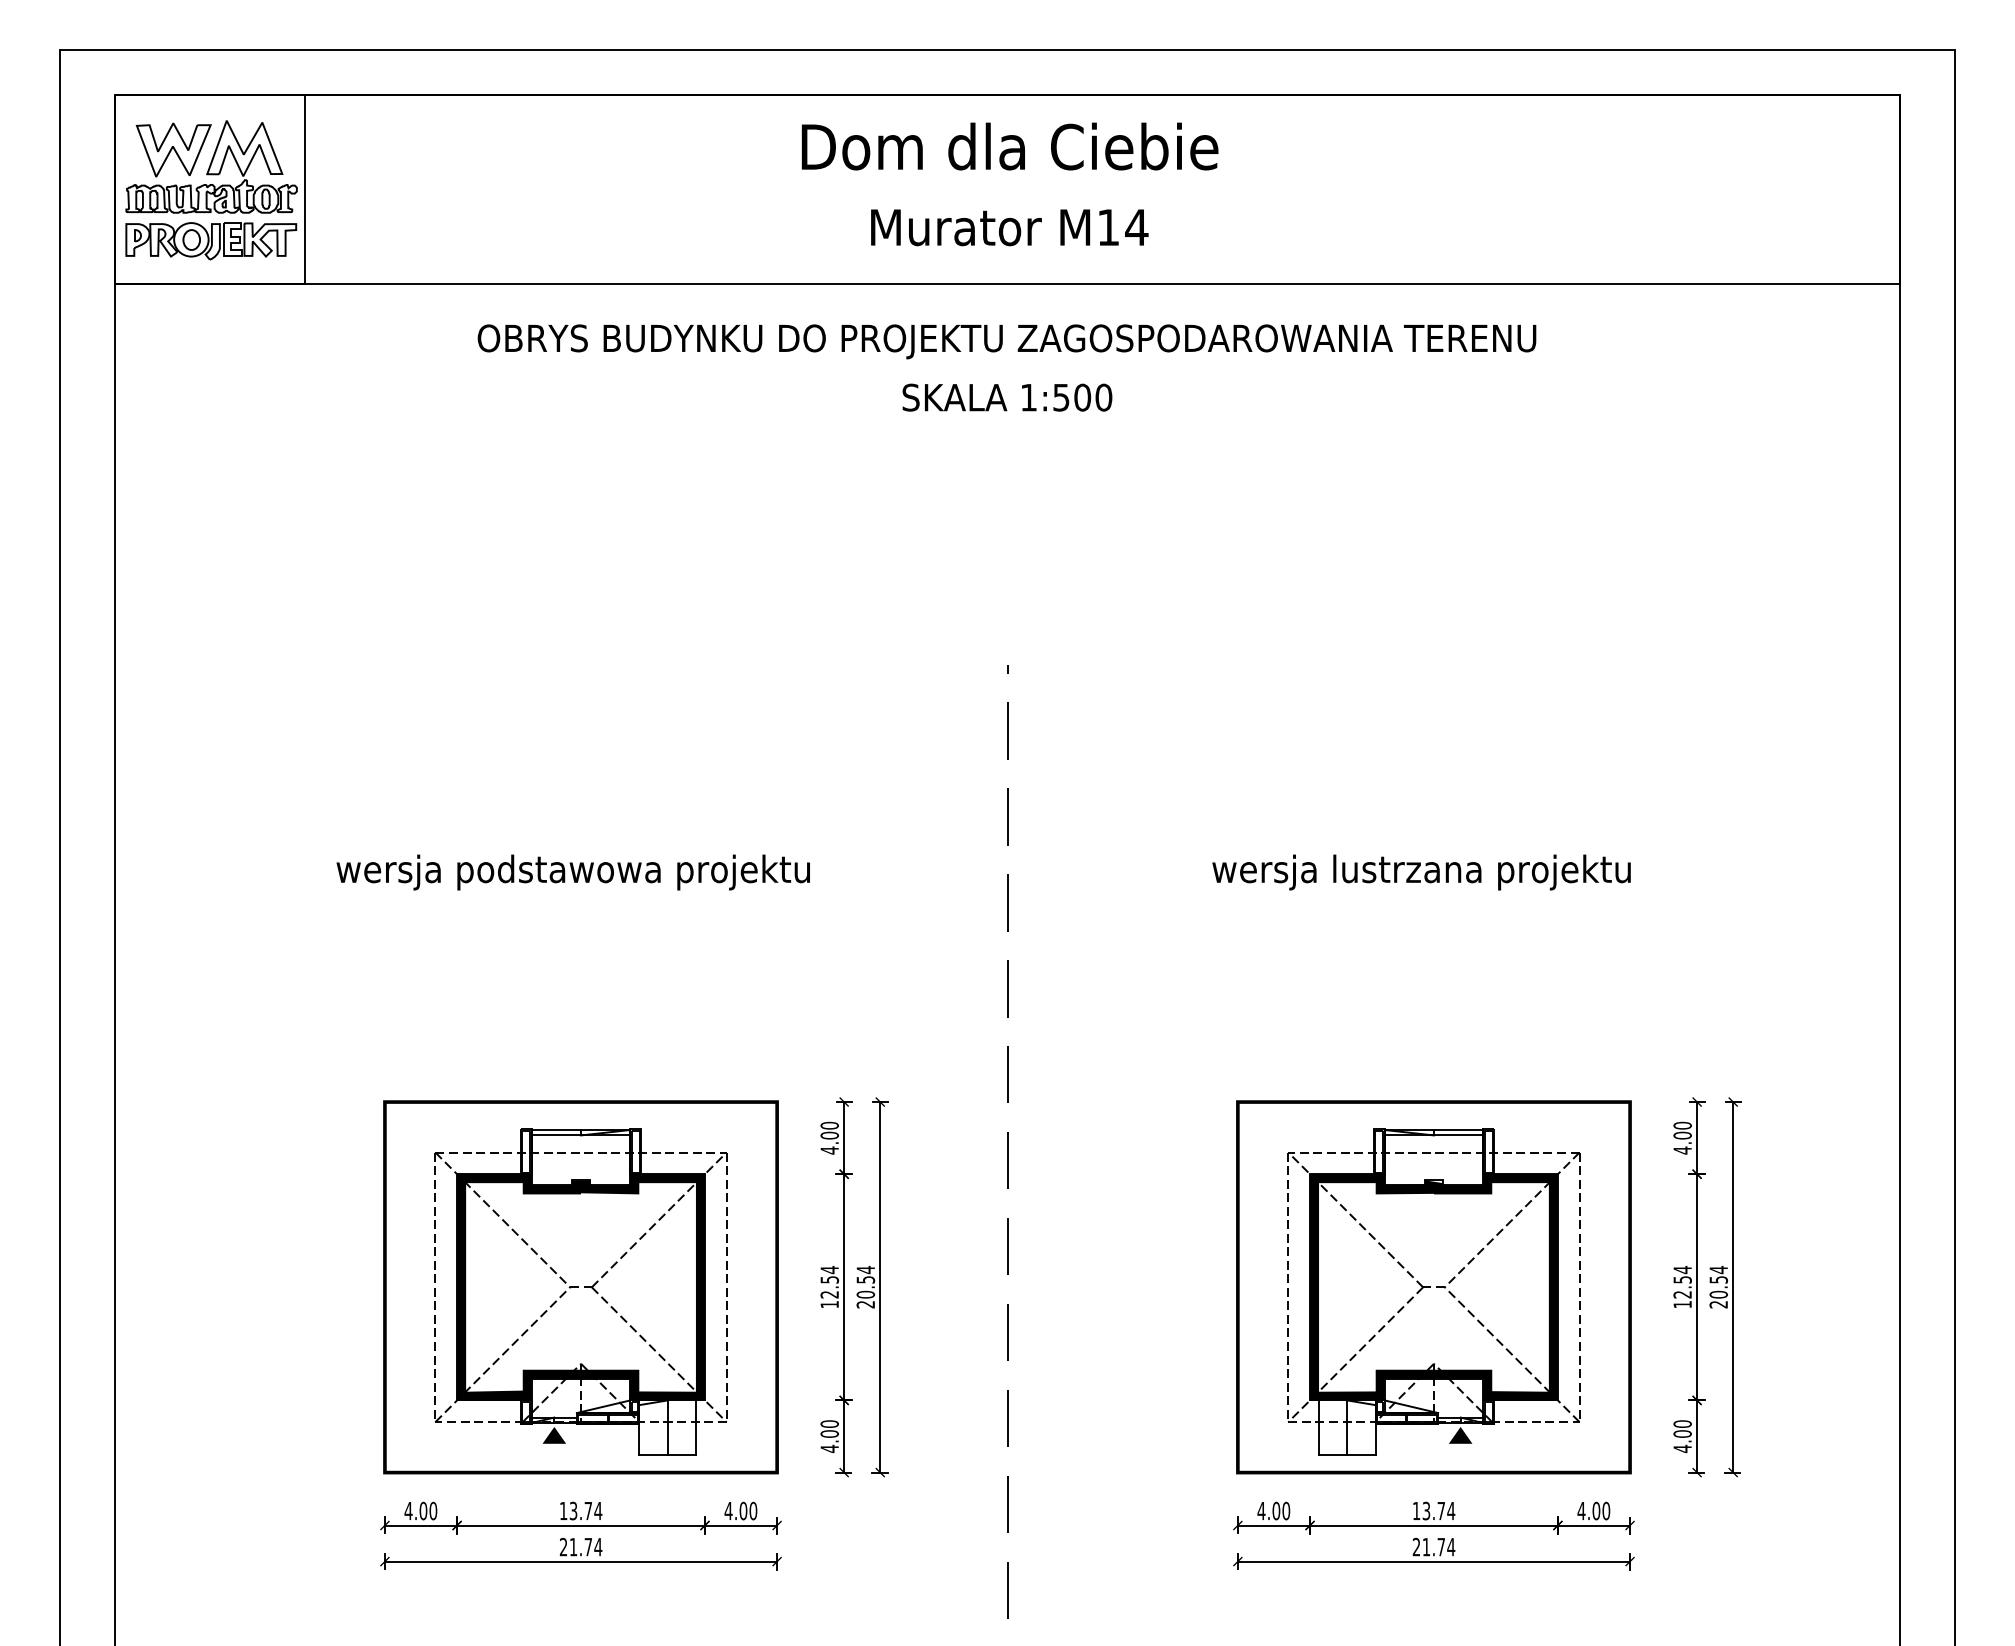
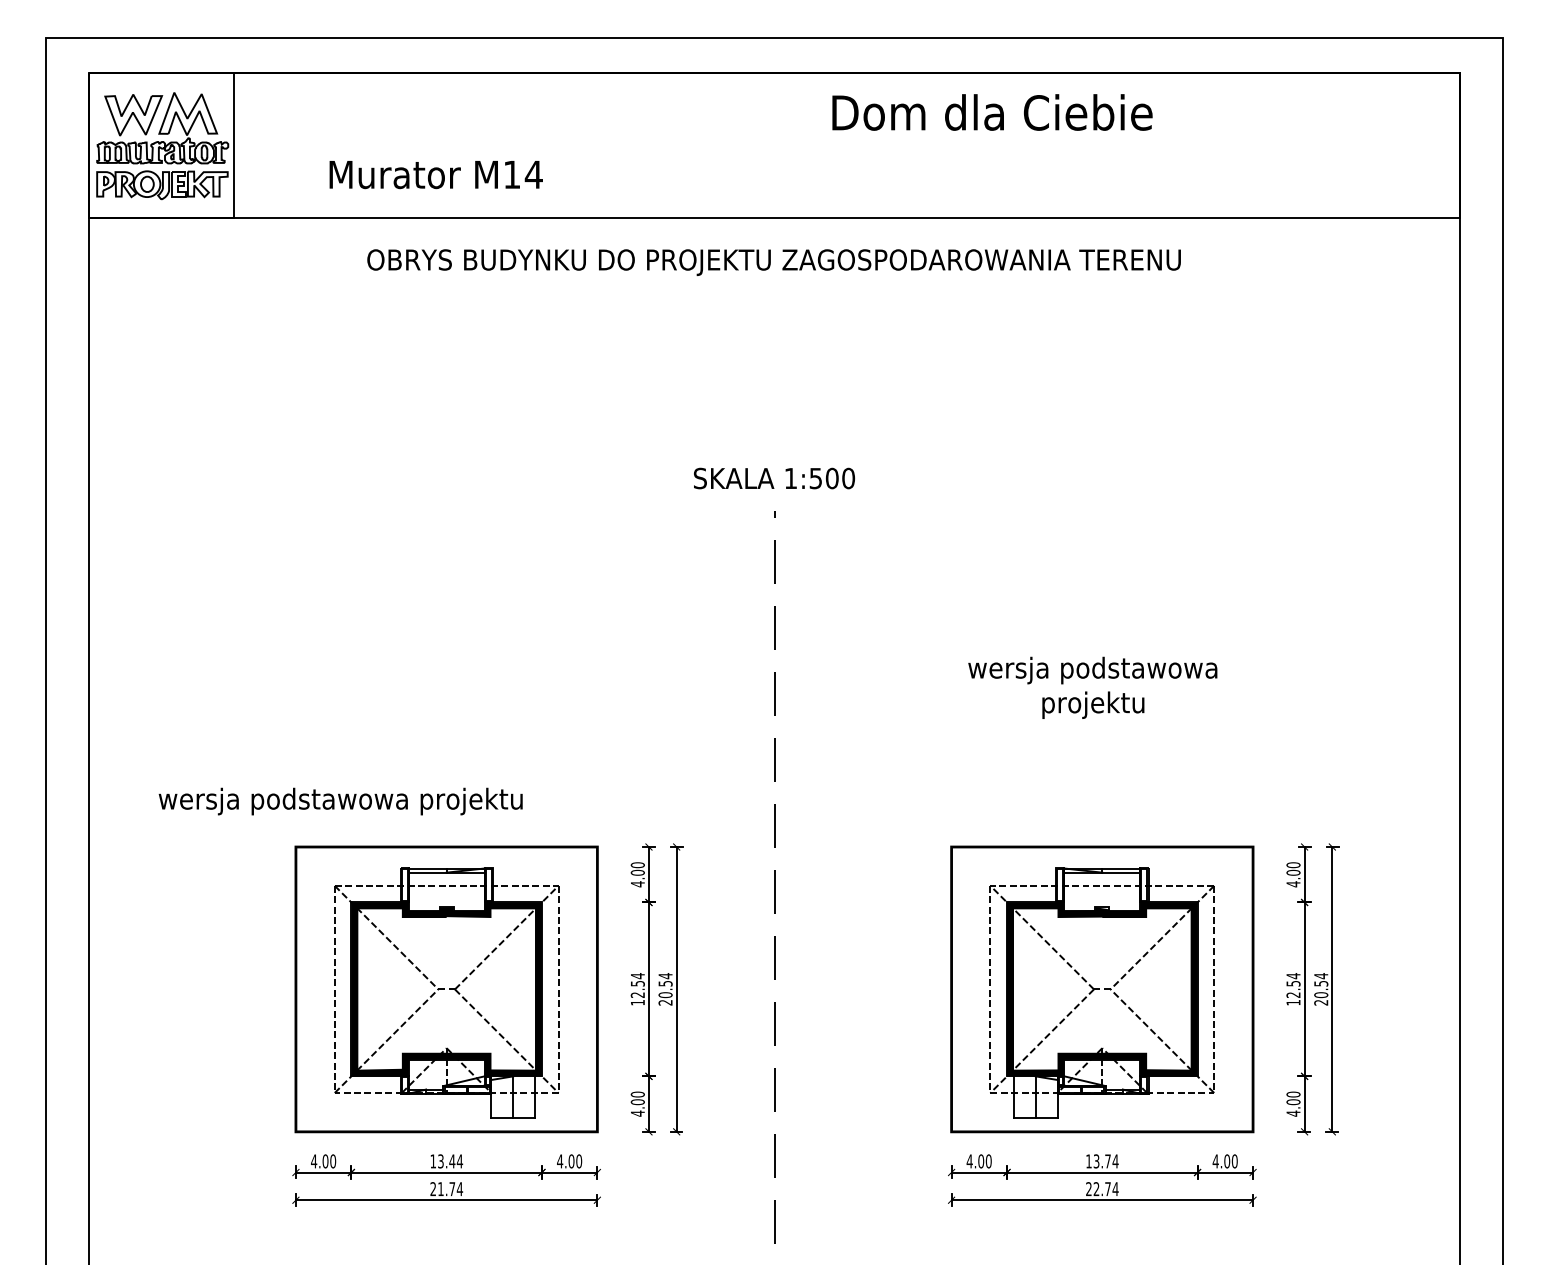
text: (1010, 146) -> (992, 112), moved
text: (1008, 228) -> (435, 175), moved
text: (1007, 397) -> (774, 478), moved
text: (572, 872) -> (340, 801), moved
text: (1421, 894) -> (1092, 687), wersja lustrzana projektu -> wersja podstawowa projektu
fill: (554, 1434) -> (426, 1102), removed
fill: (1460, 1434) -> (1122, 1102), removed
text: (588, 1511) -> (452, 1161), 13.74 -> 13.44
text: (1426, 1546) -> (1096, 1188), 21.74 -> 22.74

